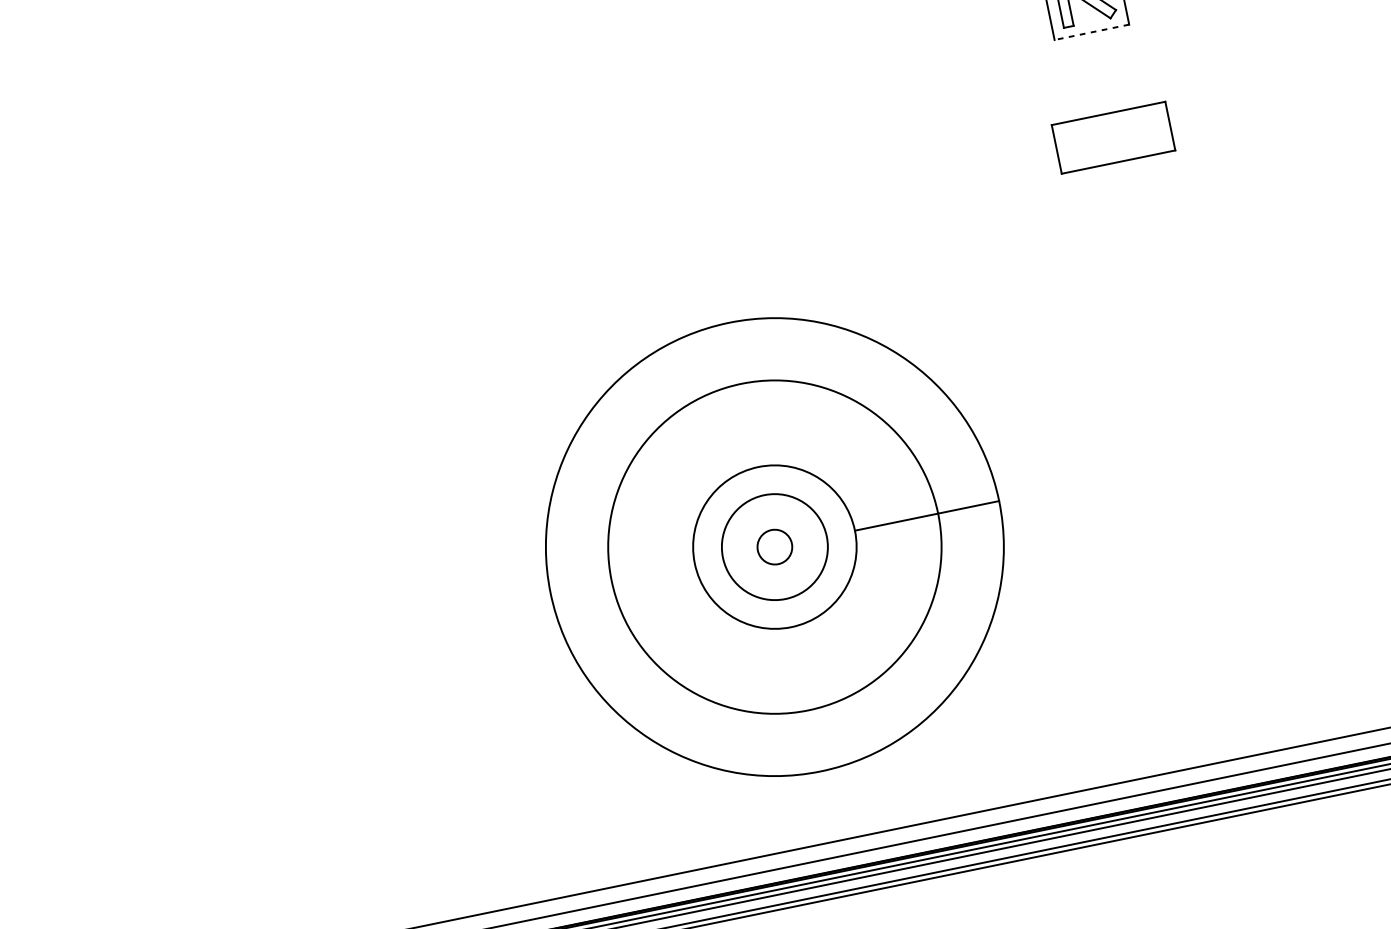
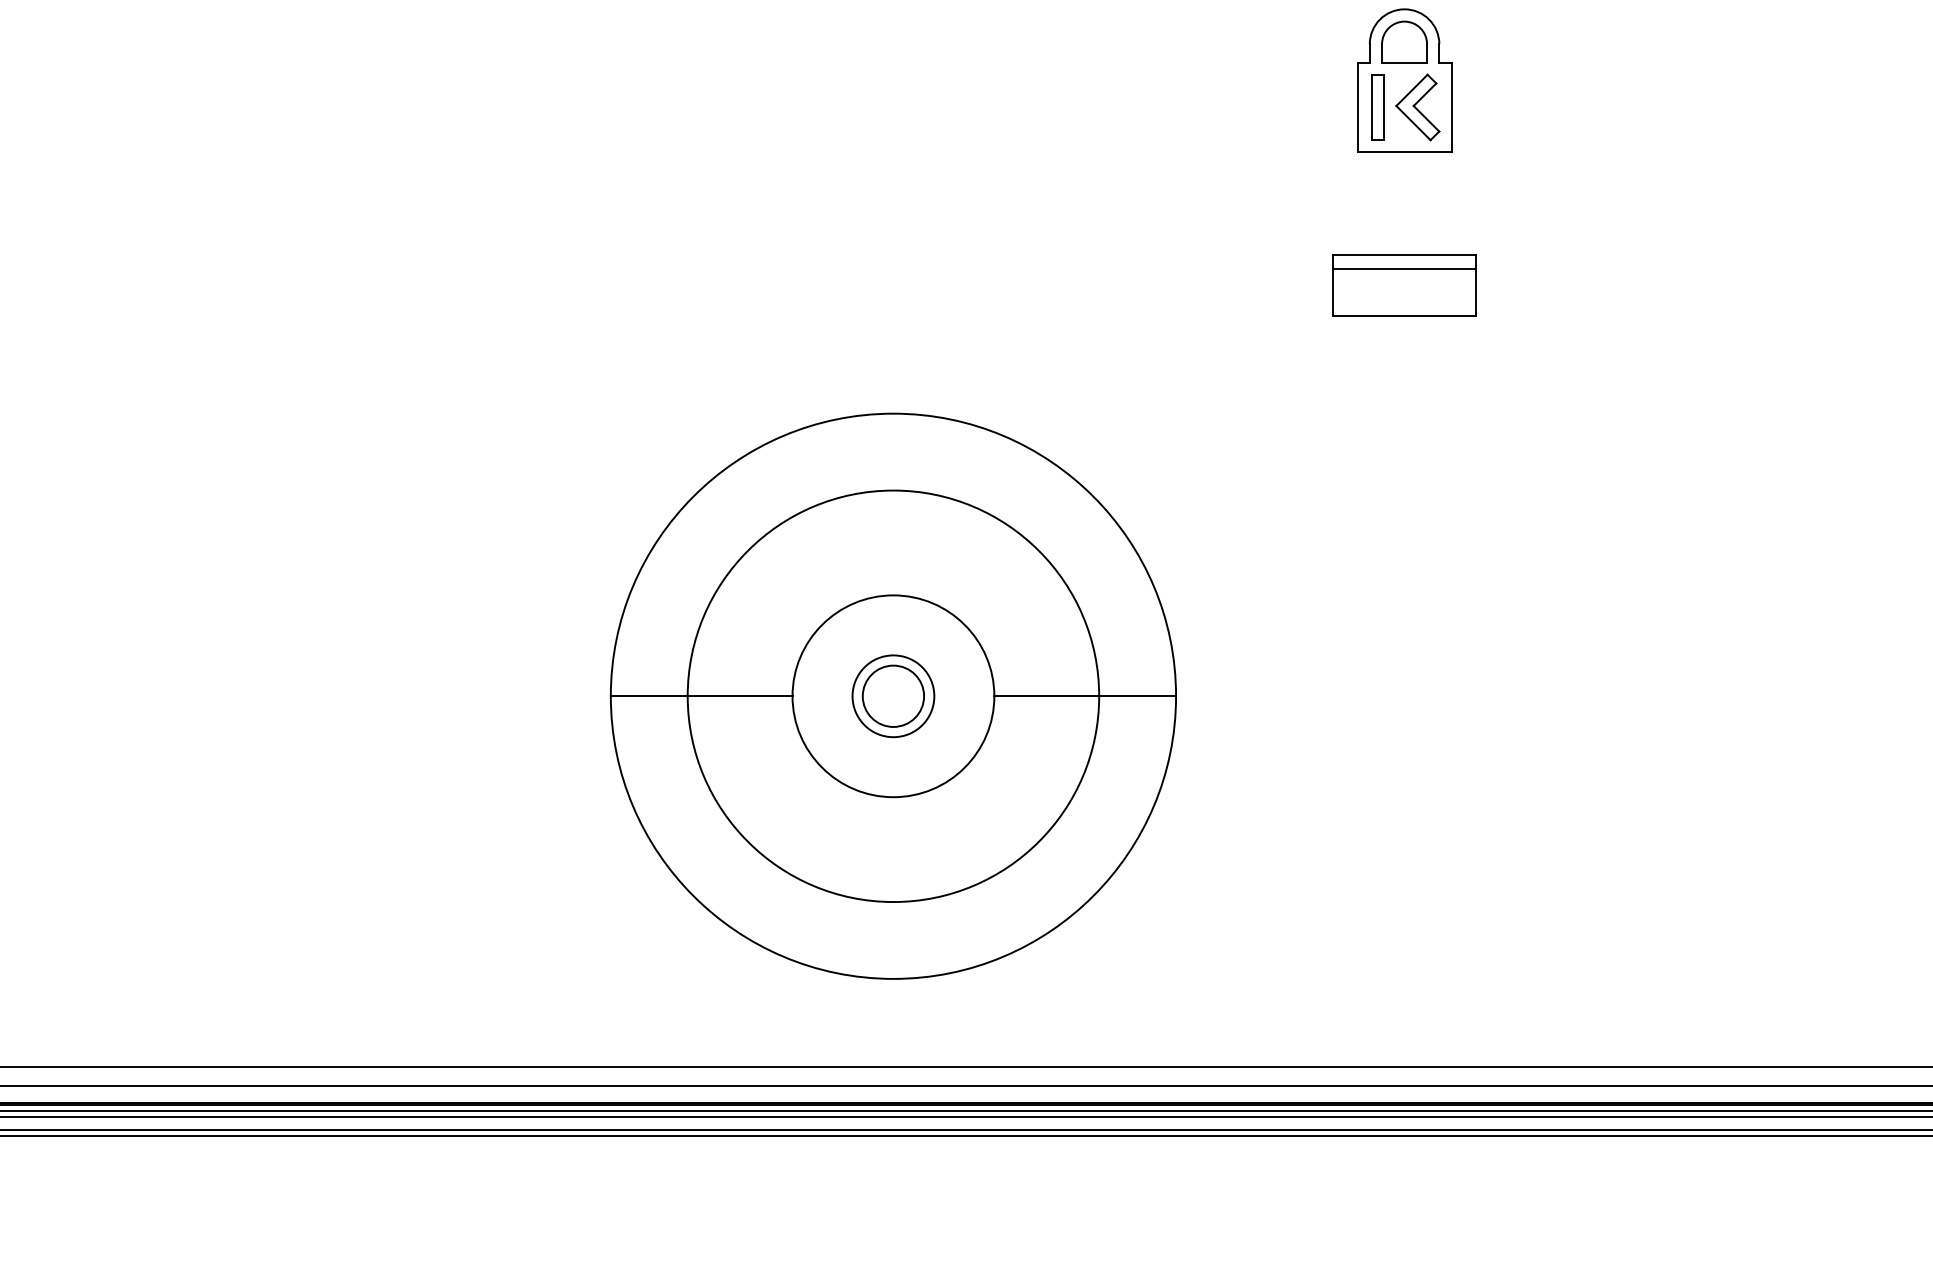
line: (1091, 32) -> (1404, 152), dashed -> solid
line: (1110, 125) -> (1404, 269), added
circle: (774, 546) -> (893, 695), size x1.43
circle: (774, 547) -> (893, 696), size x0.62
line: (622, 578) -> (701, 696), added

